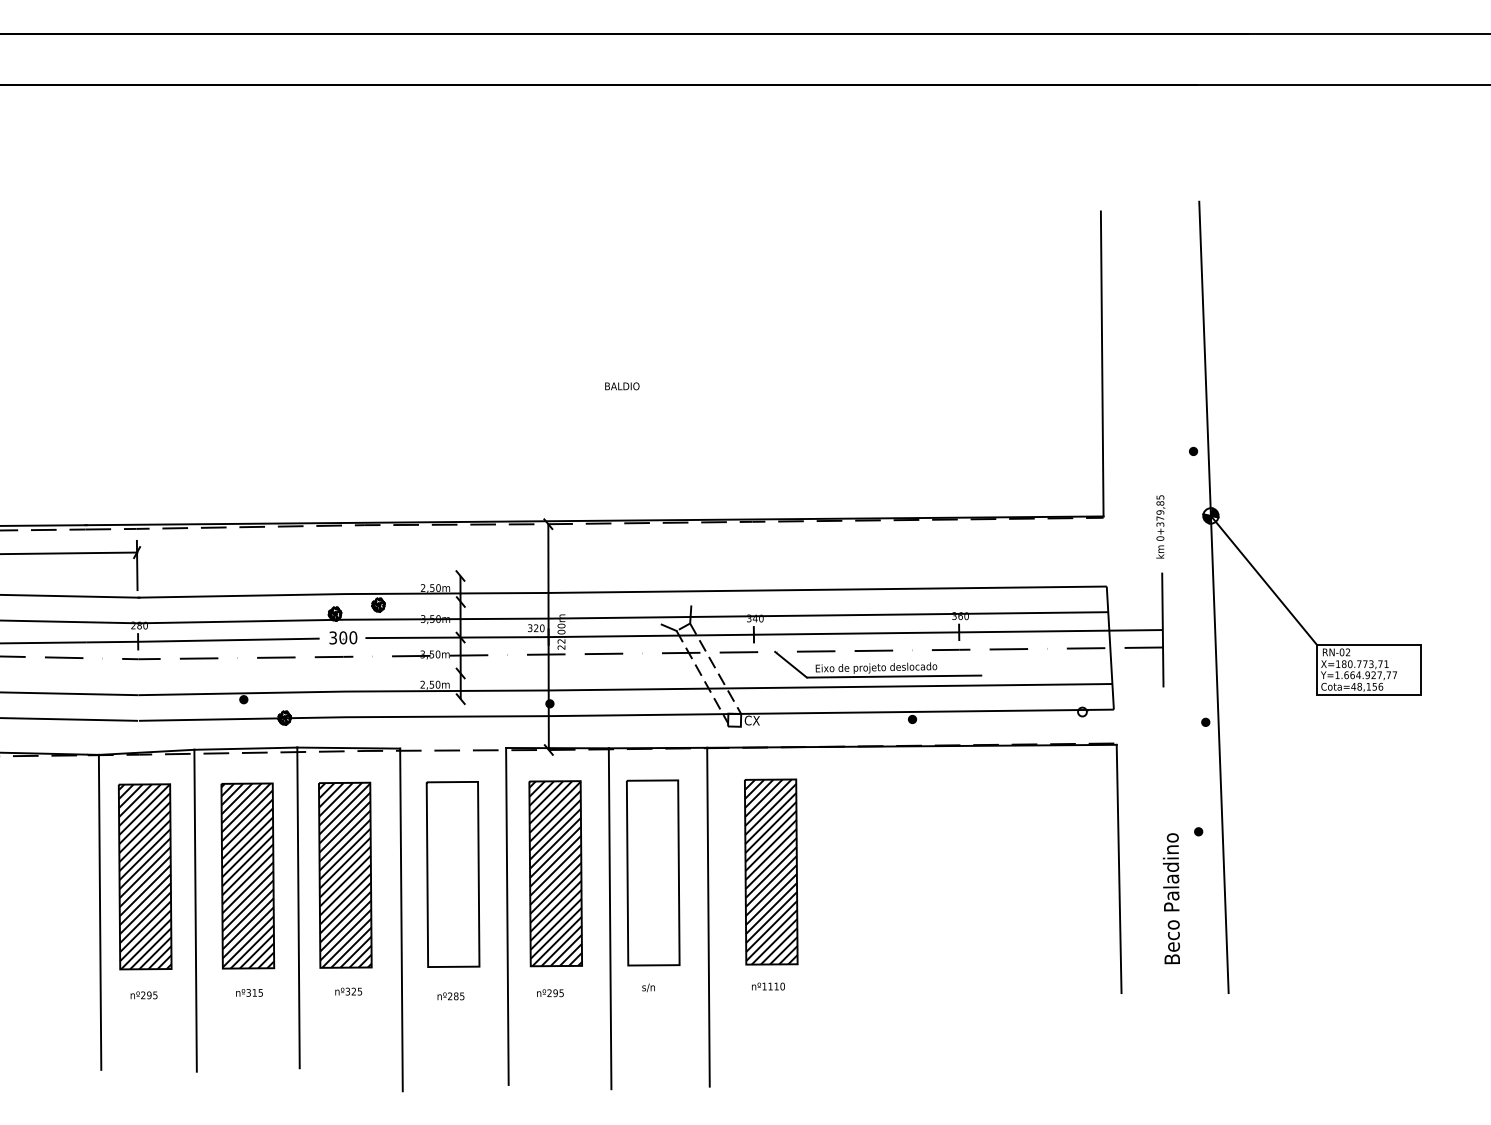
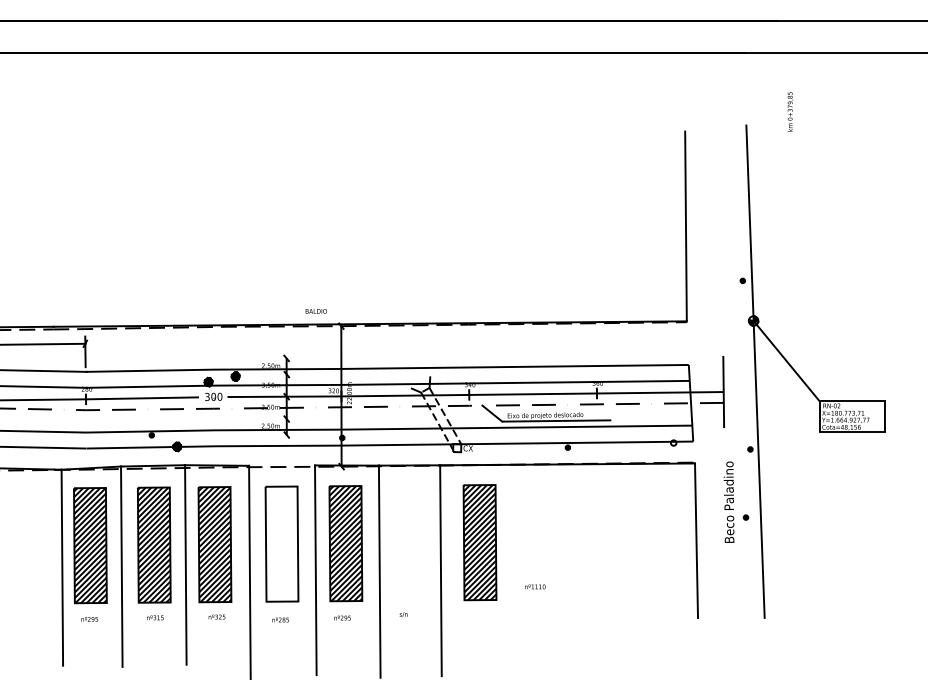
text: (620, 386) -> (315, 311), moved
text: (1160, 526) -> (790, 111), moved
part: (653, 871) -> (406, 542), removed
text: (1170, 897) -> (728, 501), moved
text: (768, 985) -> (535, 586), moved

